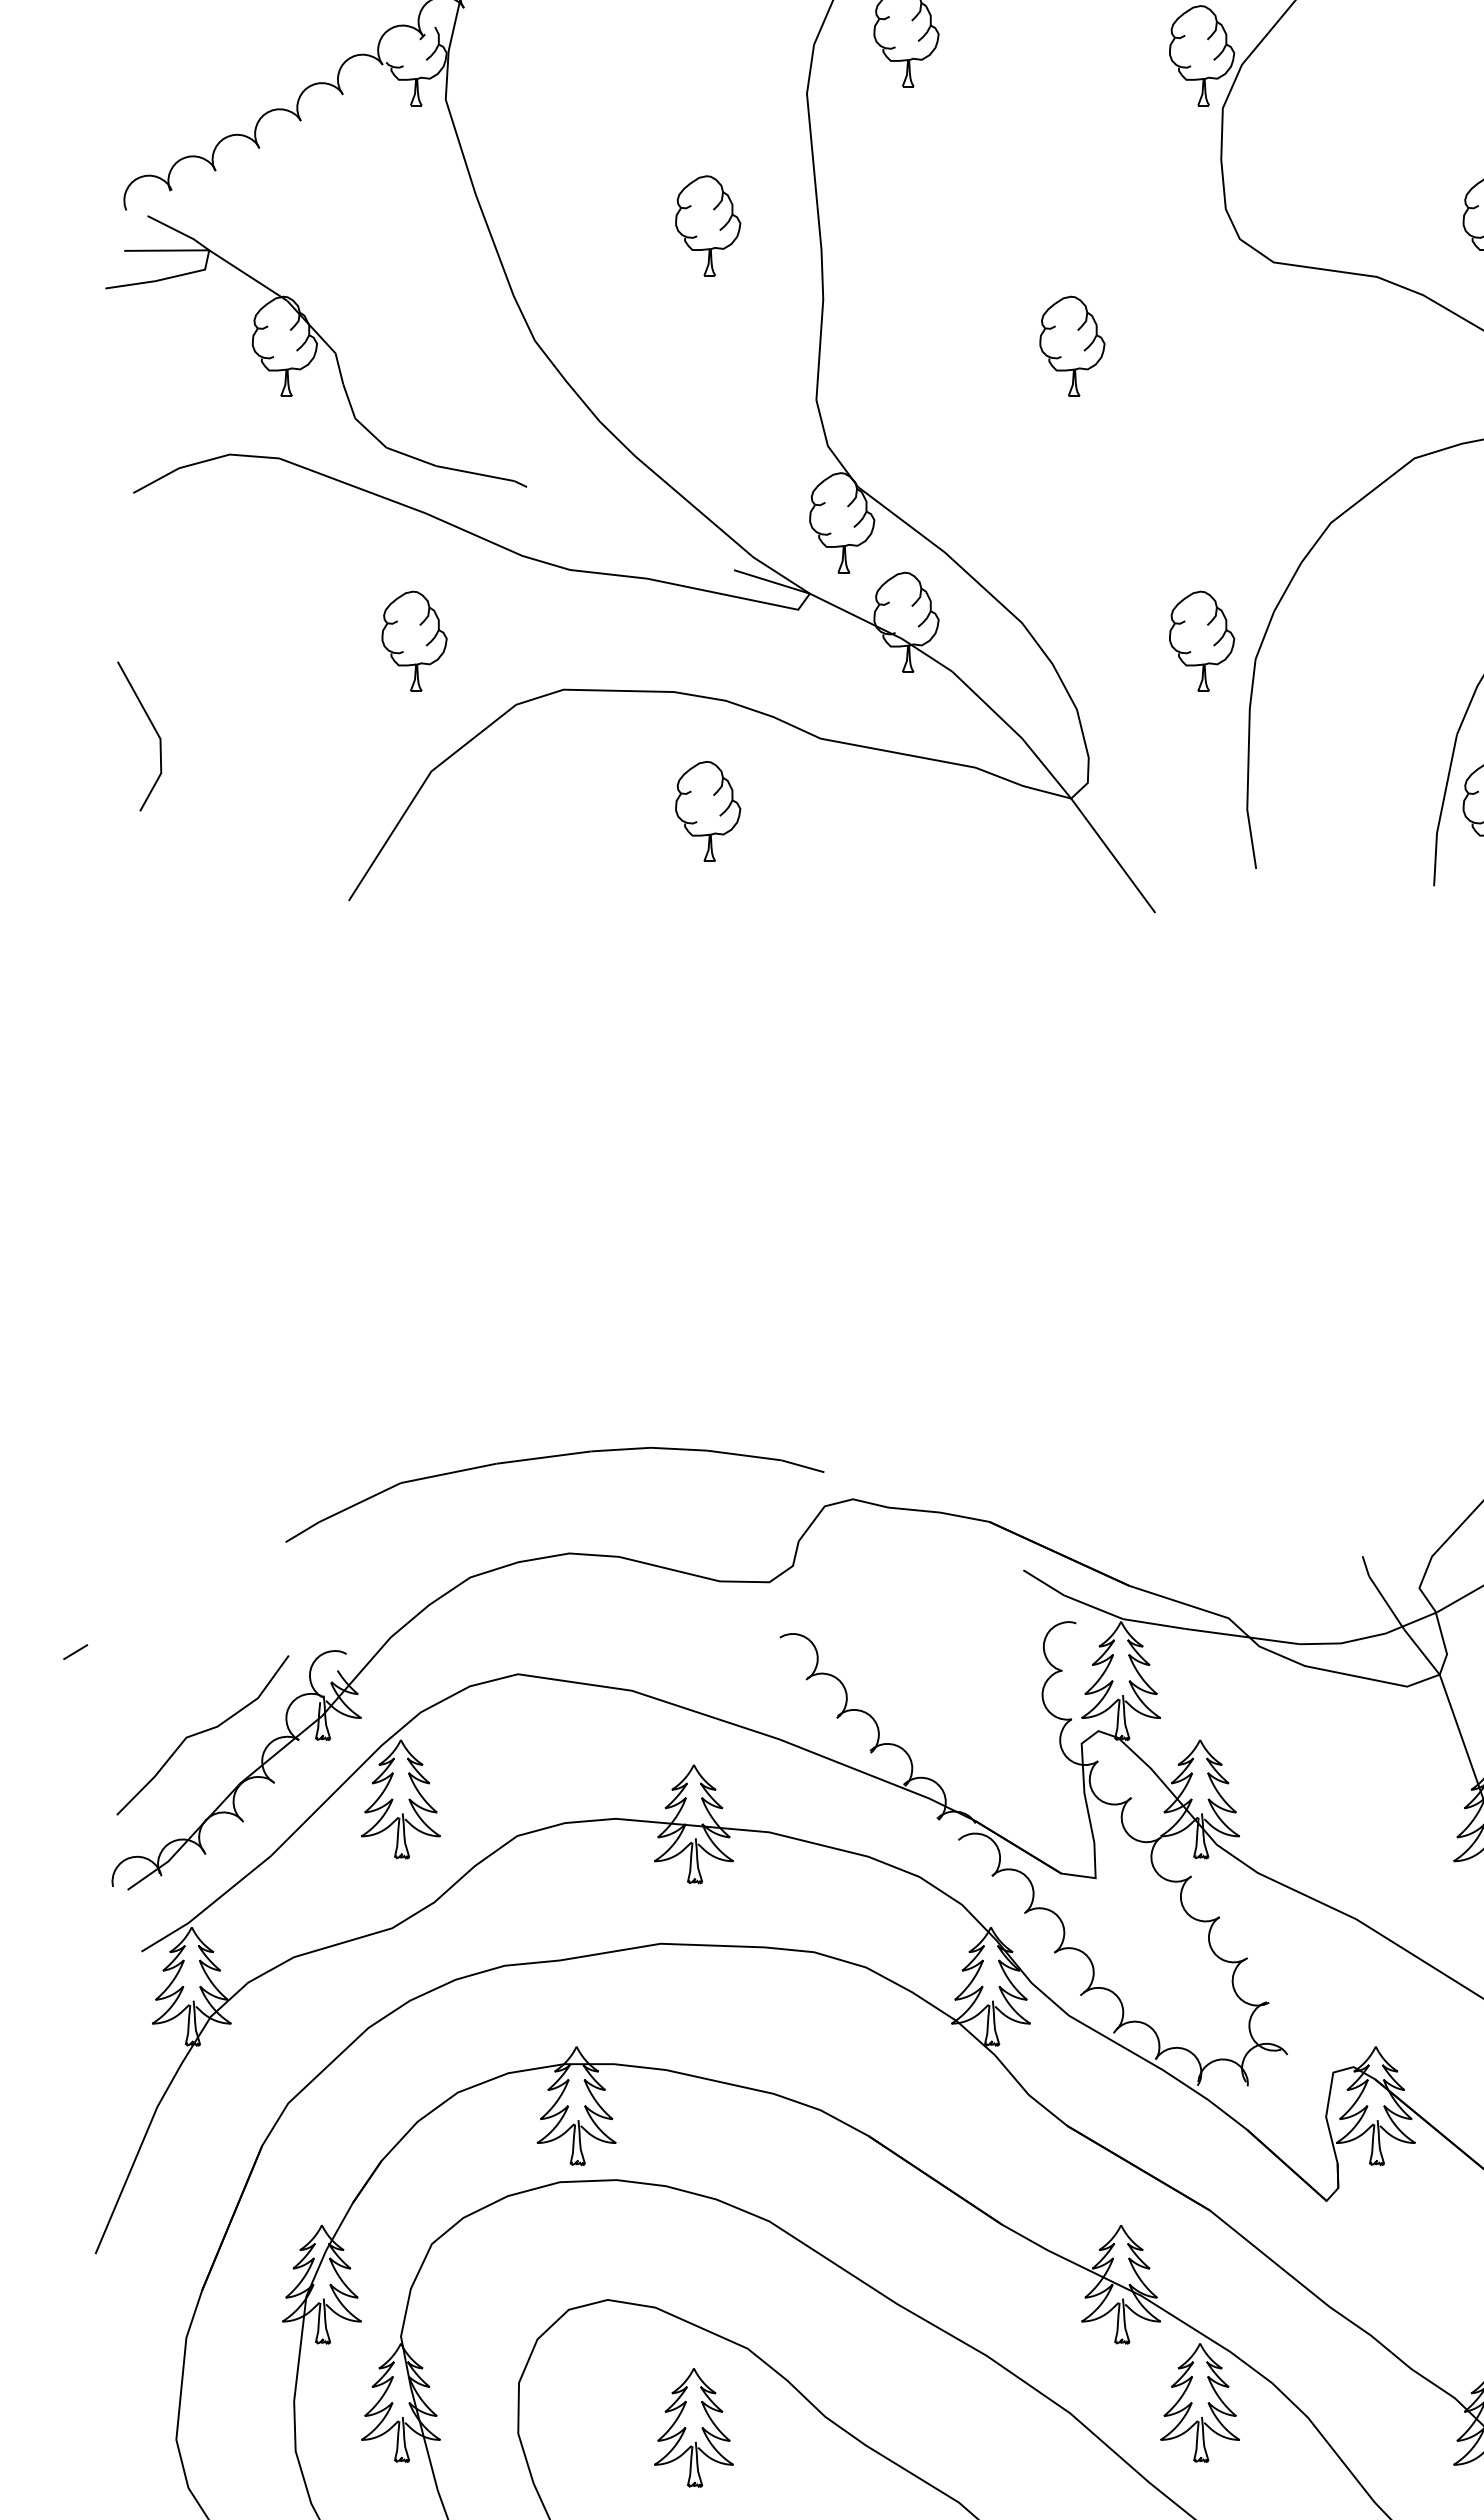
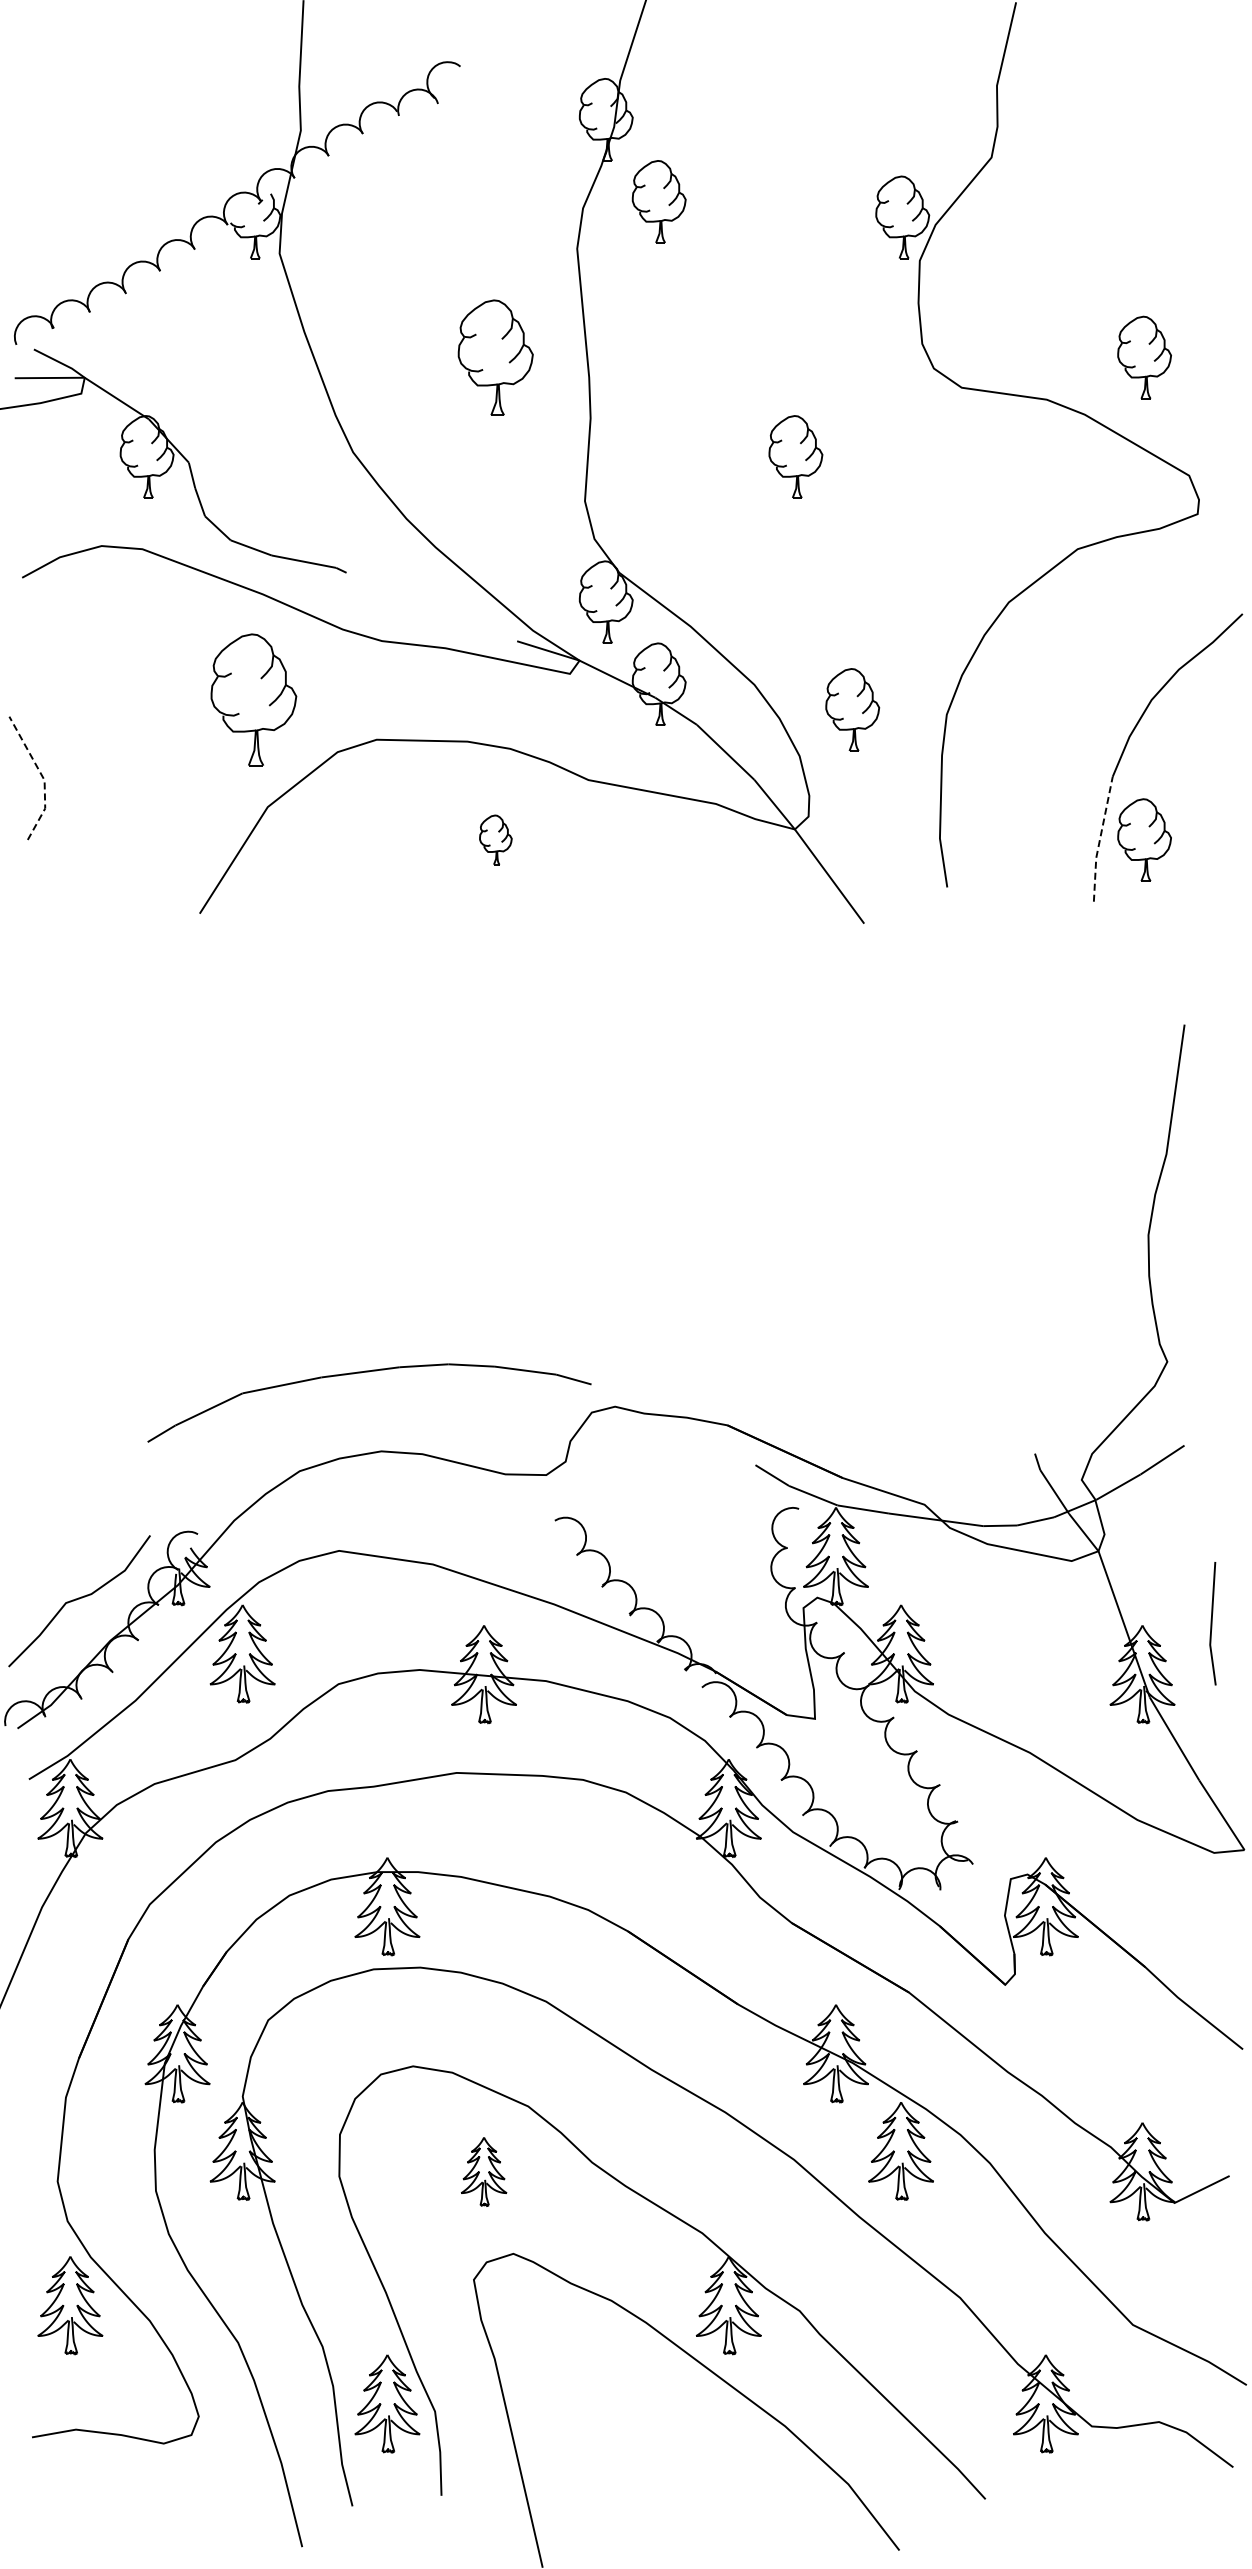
part: (707, 225) -> (495, 357), size x1.4
part: (414, 640) -> (253, 699), size x1.6
part: (1201, 640) -> (852, 709), moved
line: (159, 735) -> (43, 777), solid -> dashed
part: (707, 810) -> (495, 839), size x0.6
line: (1442, 810) -> (1100, 839), solid -> dashed
part: (693, 2427) -> (483, 2171), size x0.7

